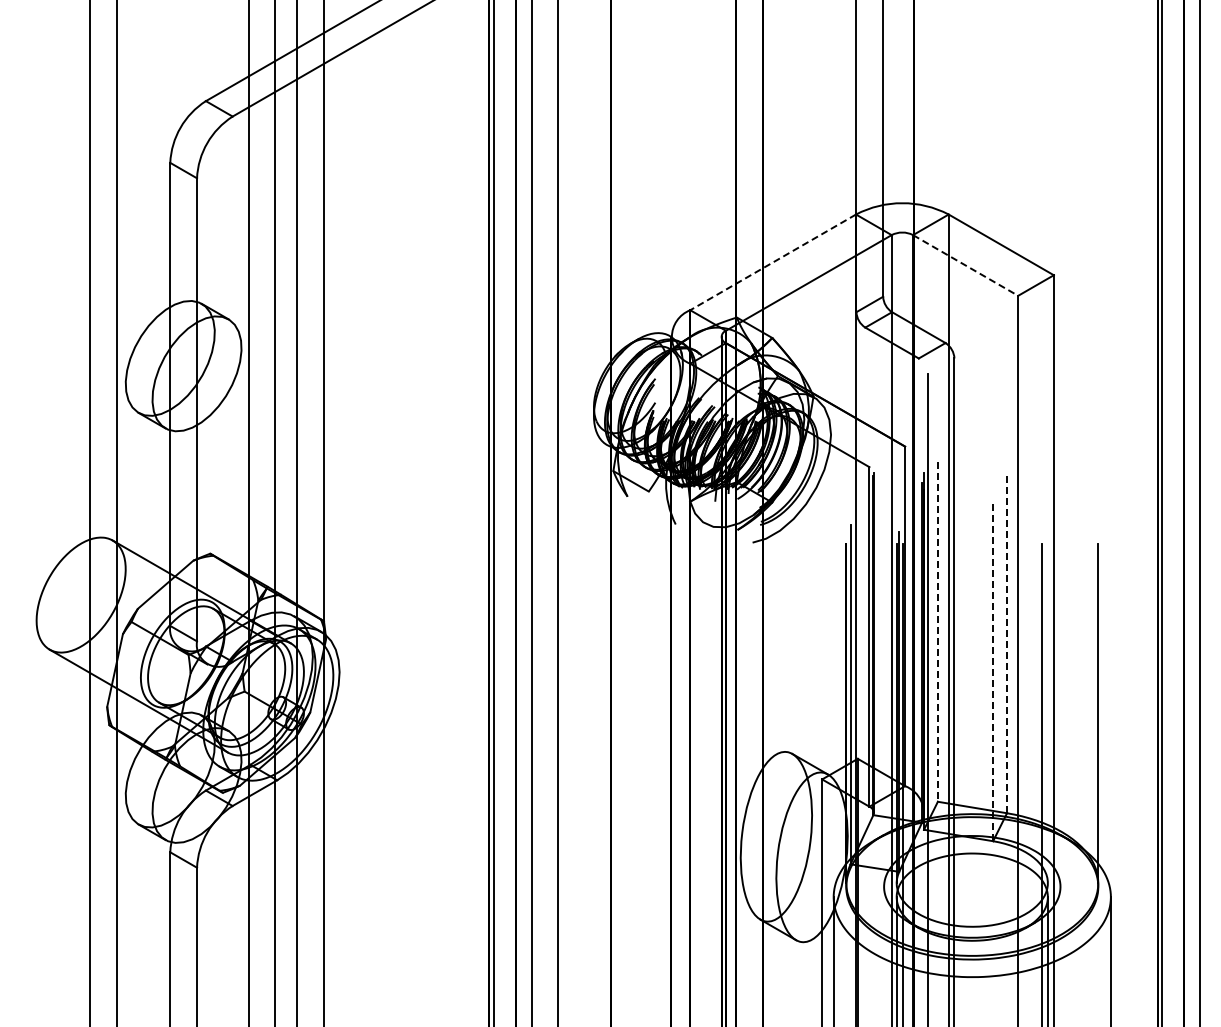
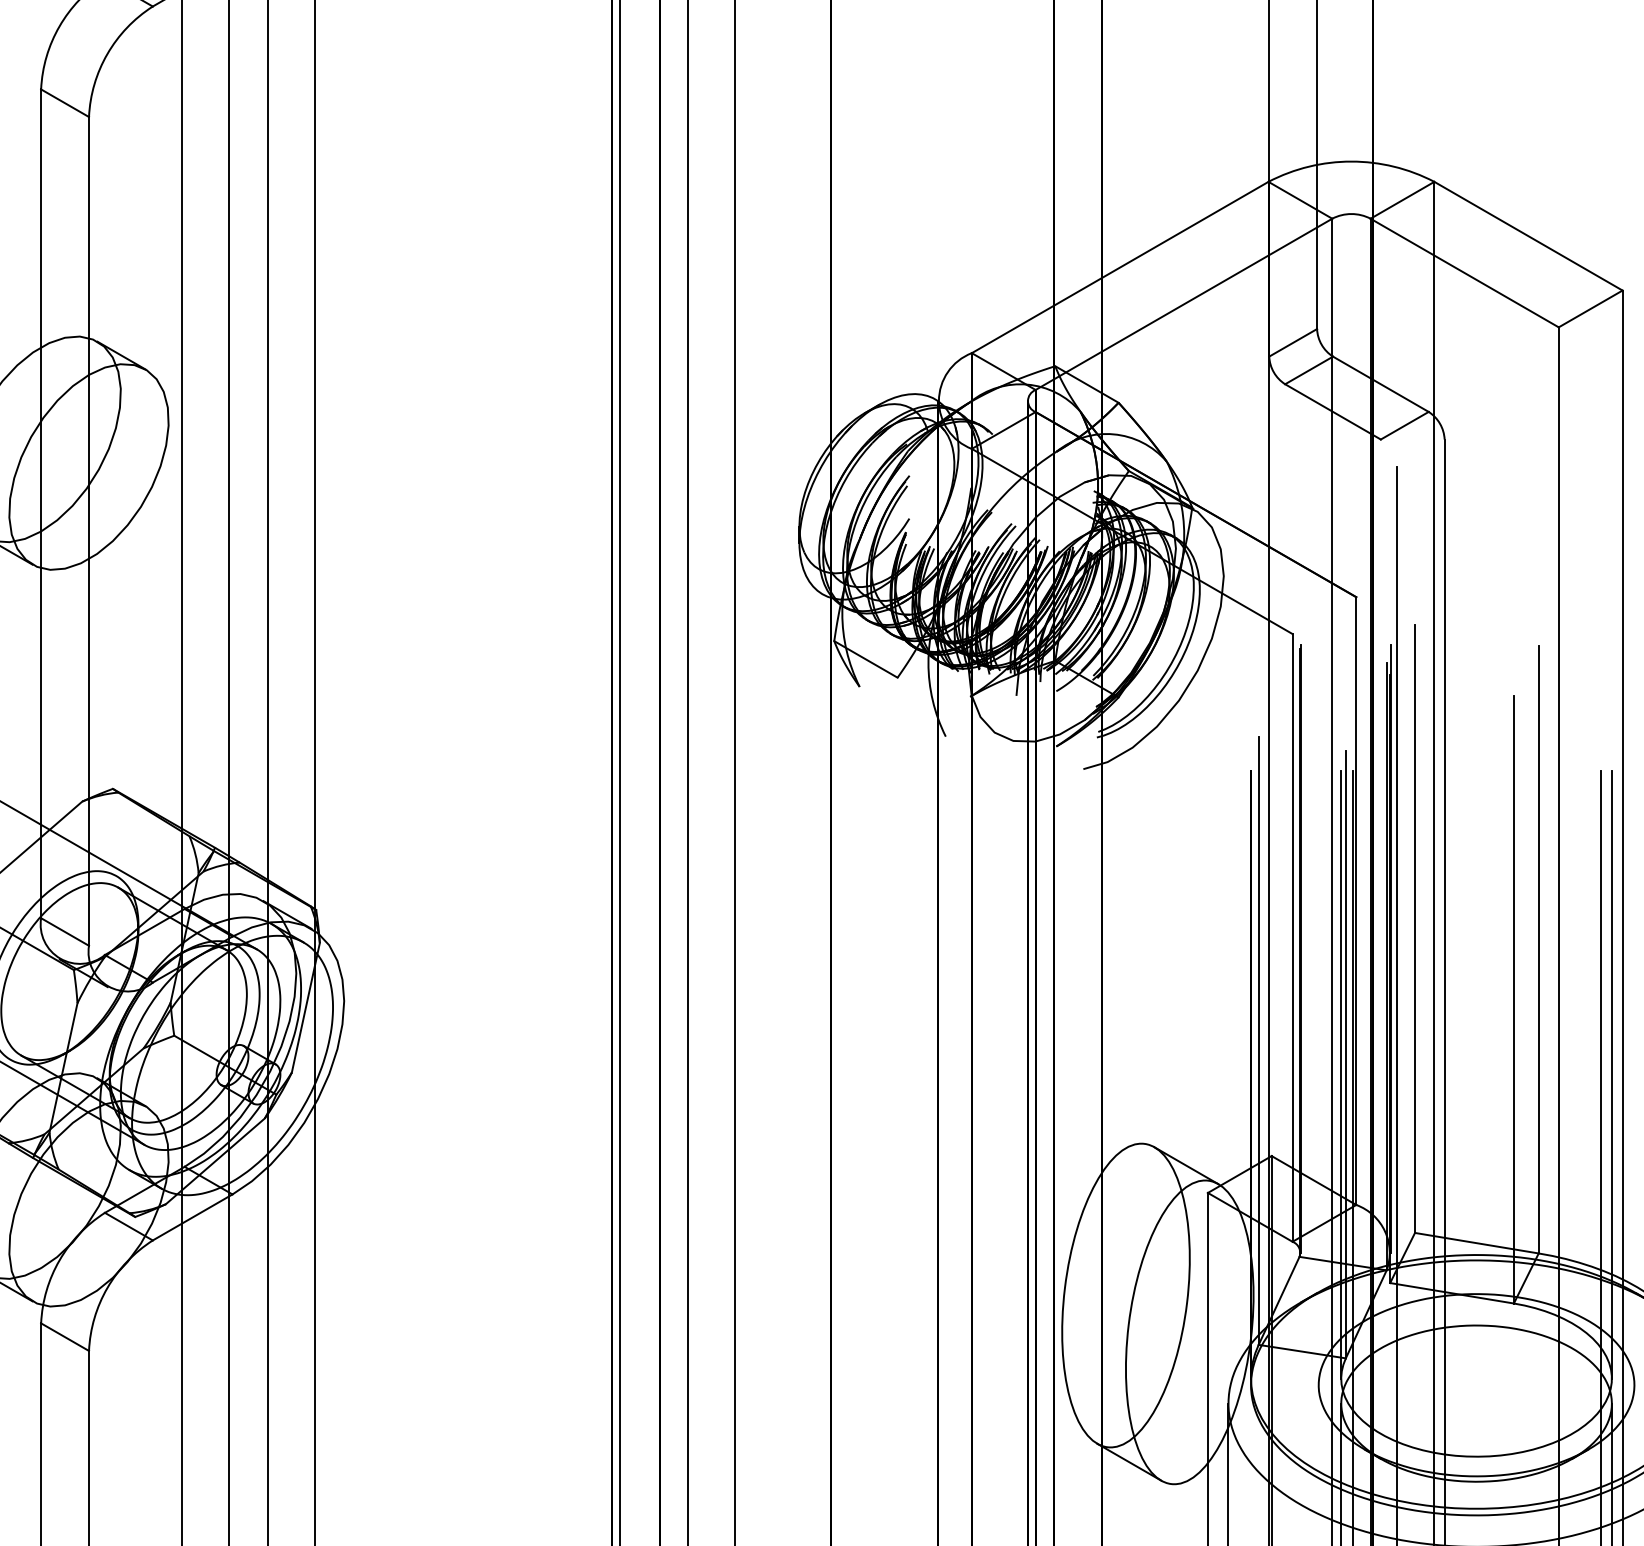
line: (773, 262) -> (1120, 267), dashed -> solid
line: (965, 265) -> (1464, 273), dashed -> solid
line: (937, 632) -> (1414, 929), dashed -> solid
line: (1007, 643) -> (1539, 949), dashed -> solid
line: (993, 671) -> (1514, 999), dashed -> solid
line: (1047, 713) -> (1611, 1074), added

